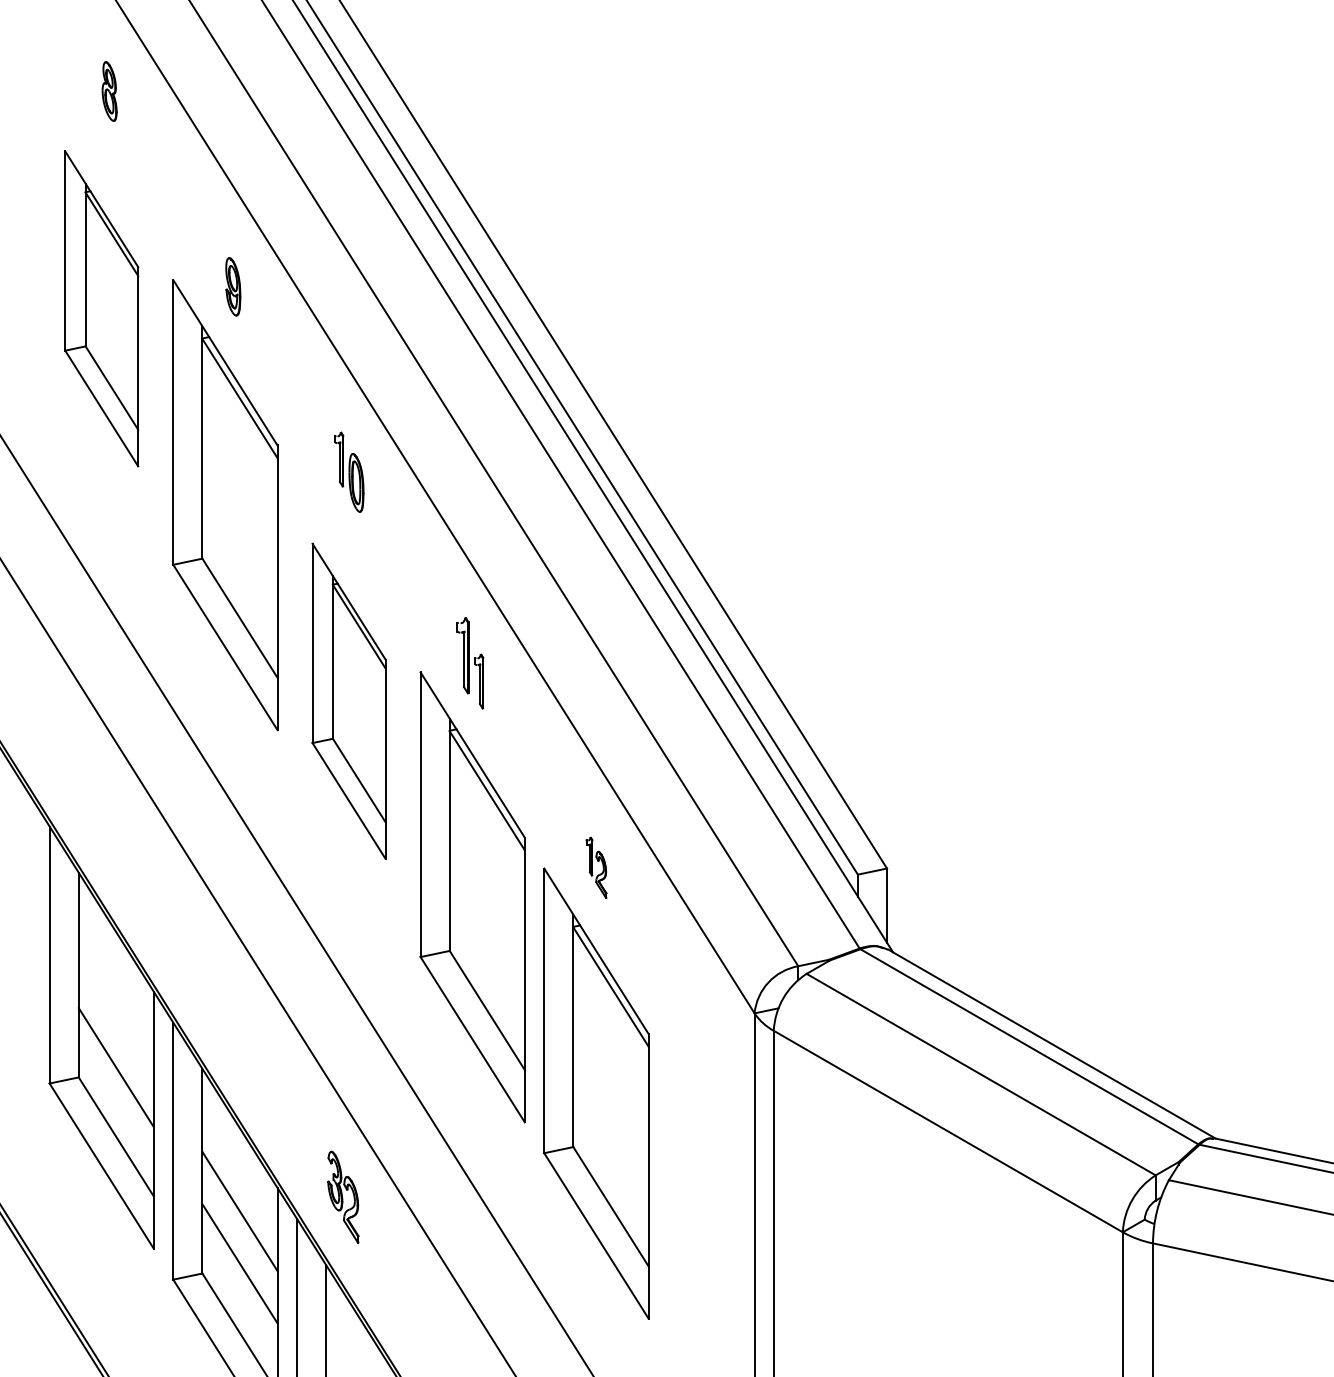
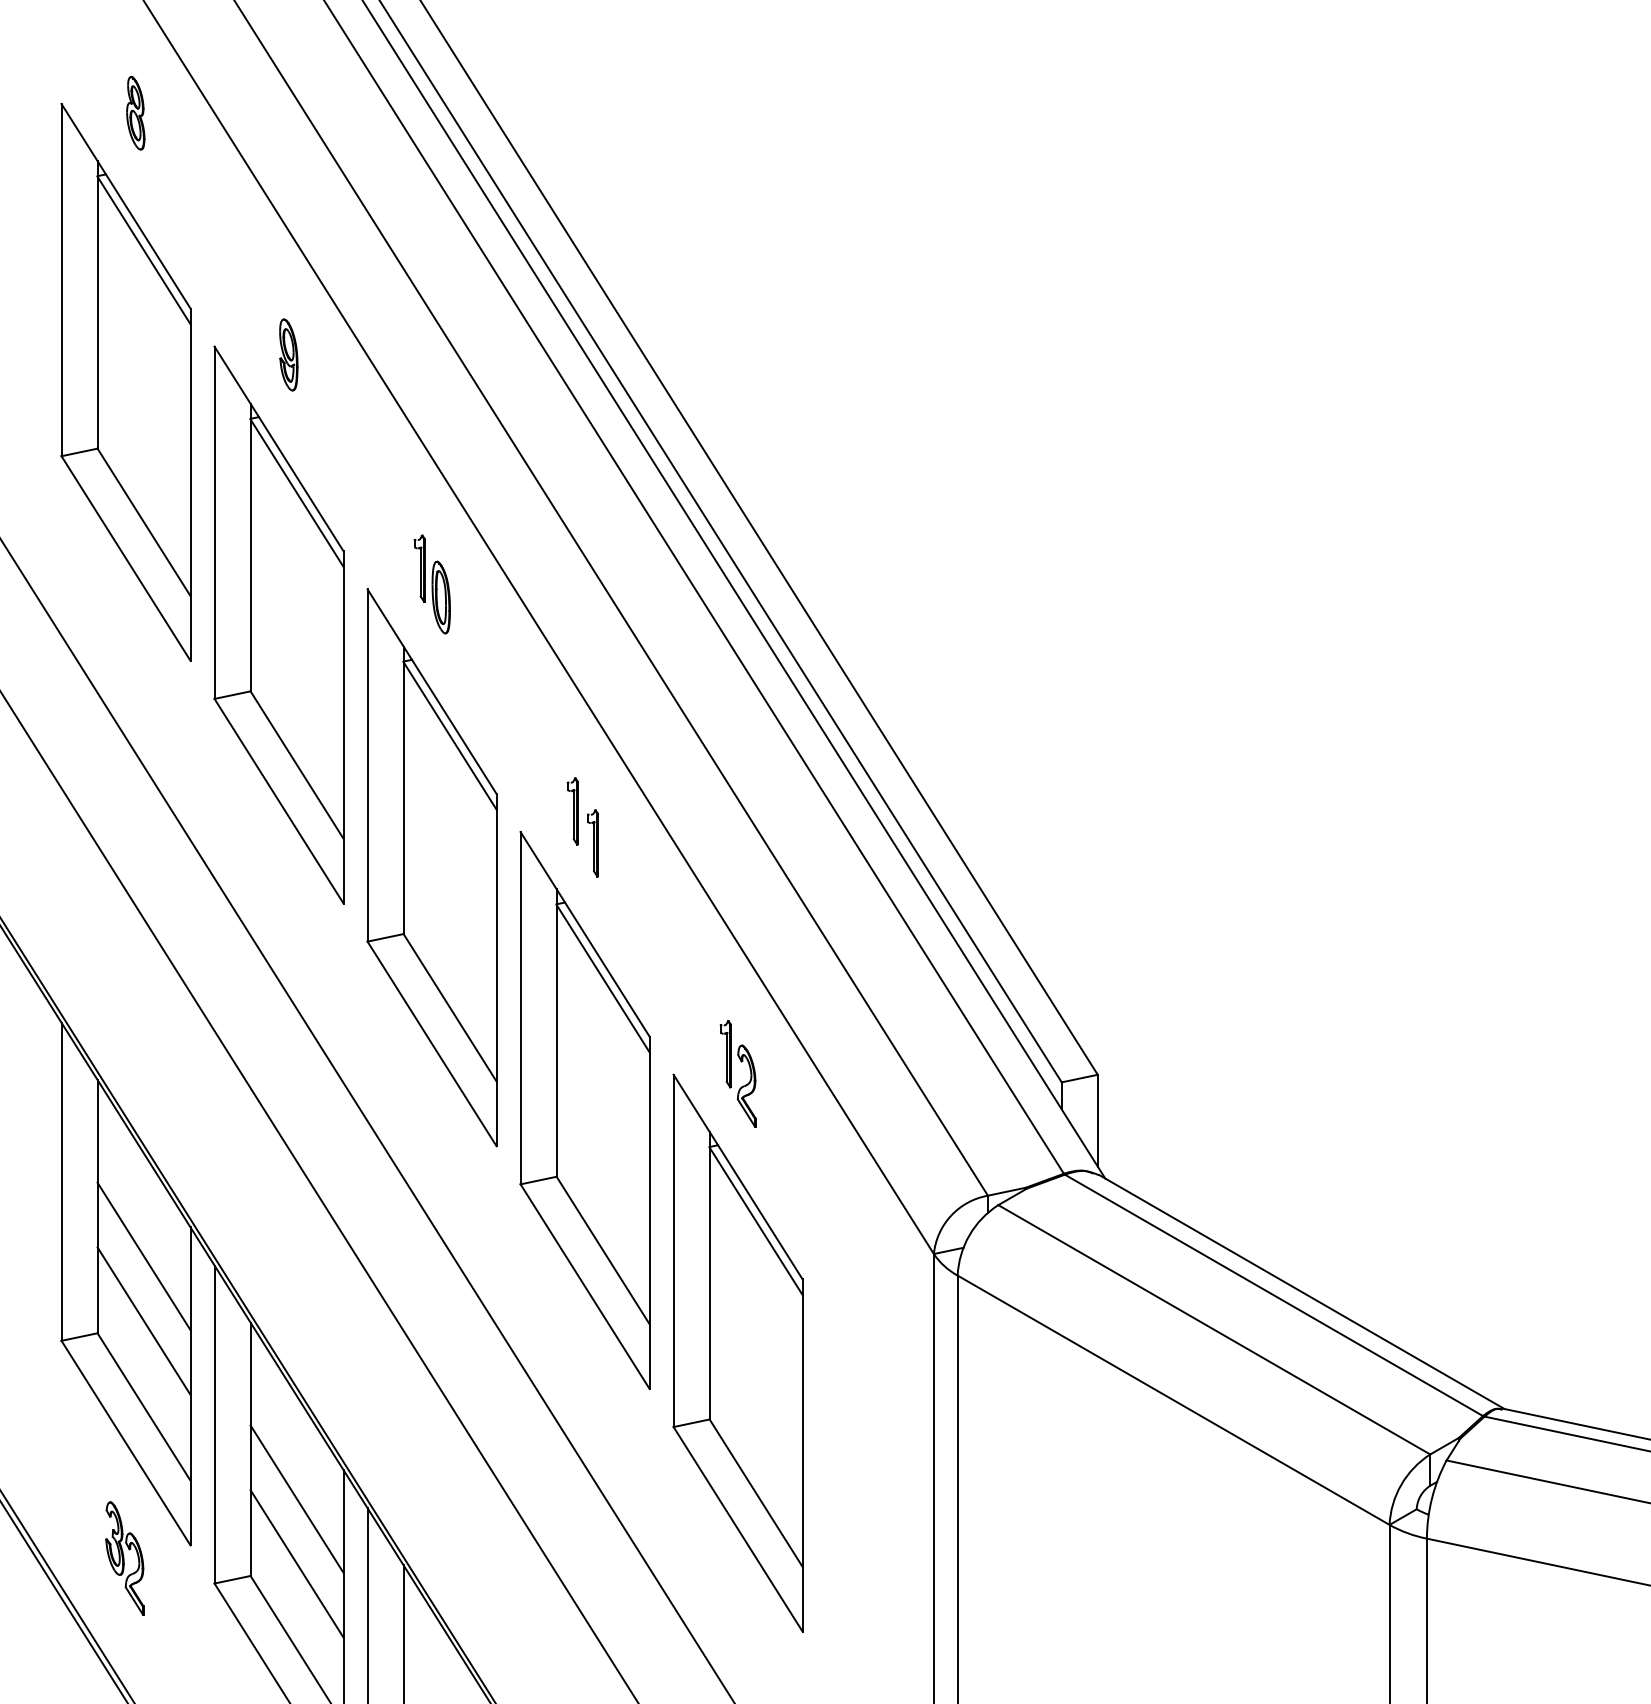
part: (101, 308) -> (125, 381), size x1.43
part: (462, 655) -> (572, 811), size x0.71
part: (348, 701) -> (431, 867), size x1.43
part: (595, 867) -> (737, 1073), size x1.43
line: (115, 1015) -> (143, 1256), added
part: (342, 1197) -> (124, 1558), moved

